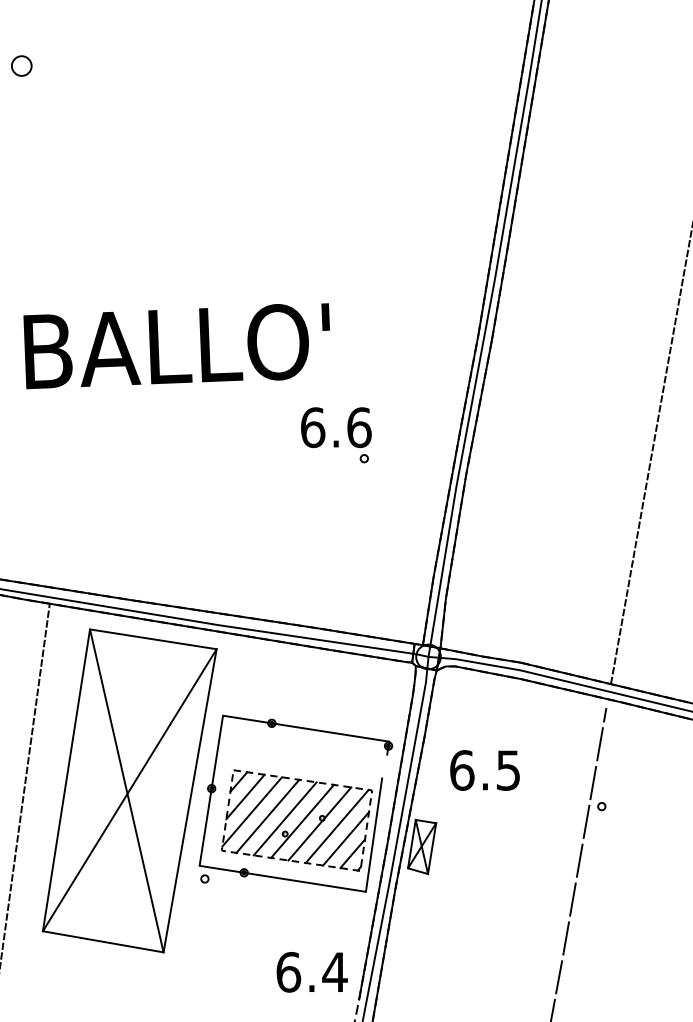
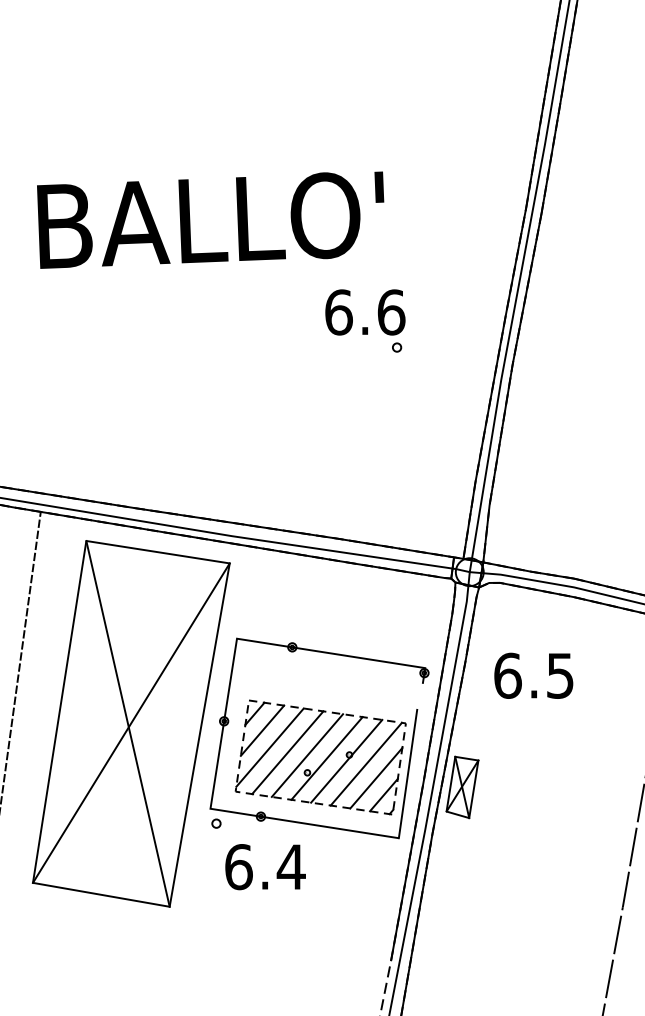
text: (176, 346) -> (210, 220), moved
text: (484, 770) -> (533, 675), moved
text: (311, 972) -> (264, 867), moved

